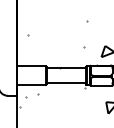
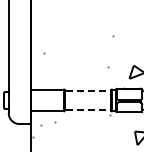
line: (66, 68) -> (88, 91), solid -> dashed
line: (66, 83) -> (88, 109), solid -> dashed

